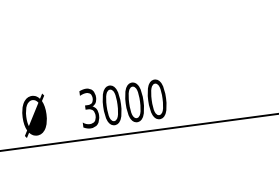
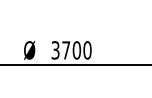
text: (112, 105) -> (66, 50), 3000 -> 3700

